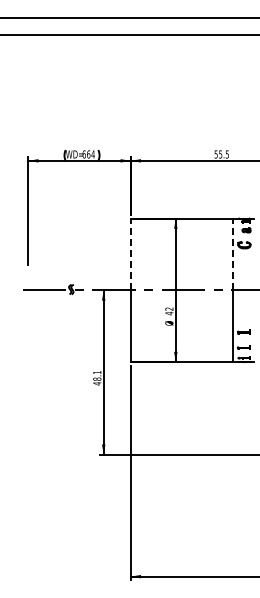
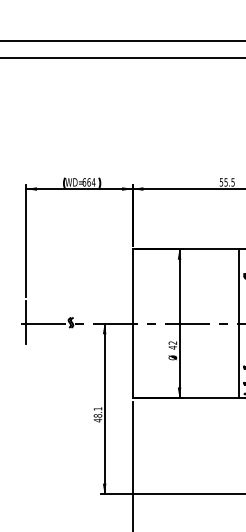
line: (130, 254) -> (132, 286), dashed -> solid
line: (233, 254) -> (239, 286), dashed -> solid
line: (28, 288) -> (26, 321), added

